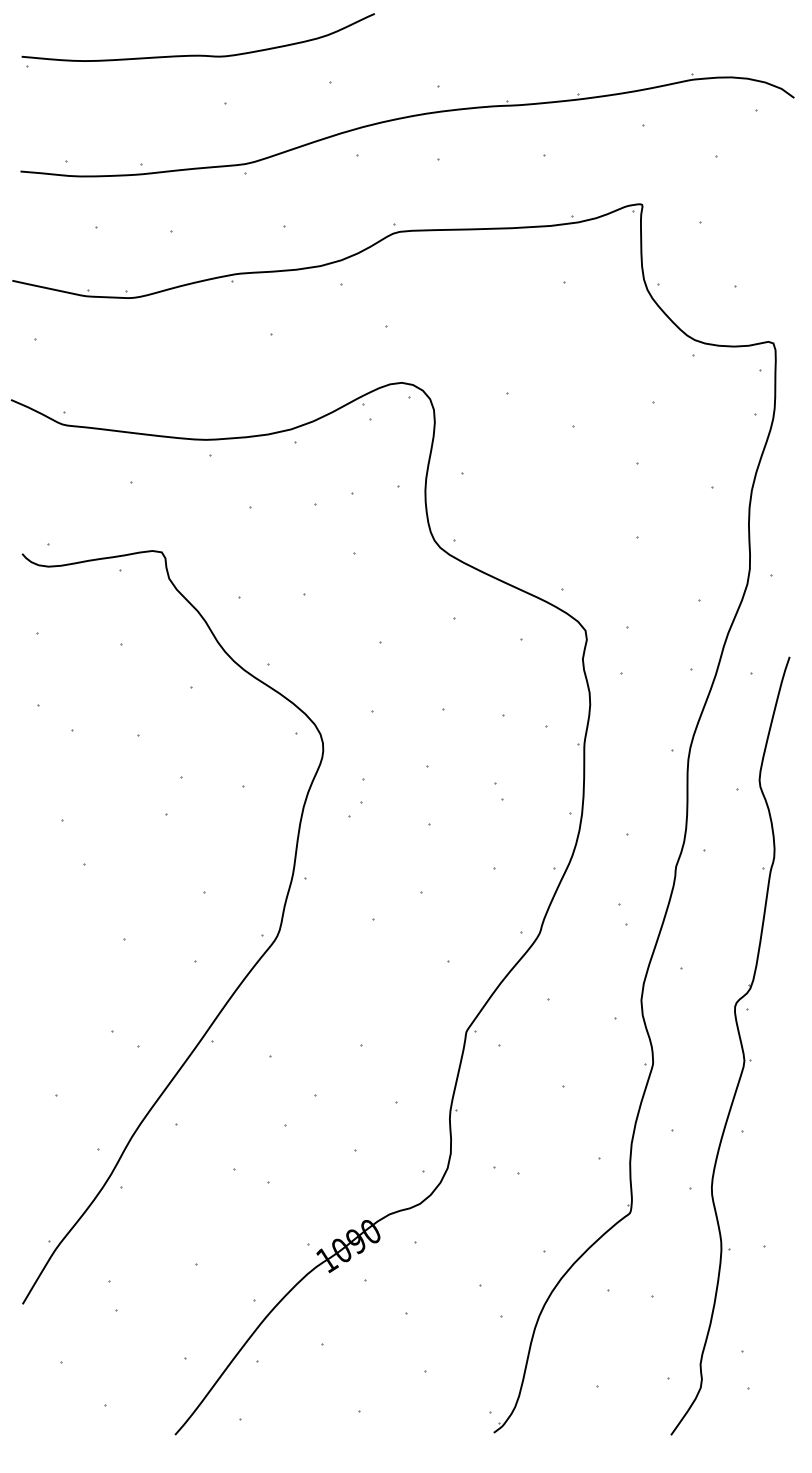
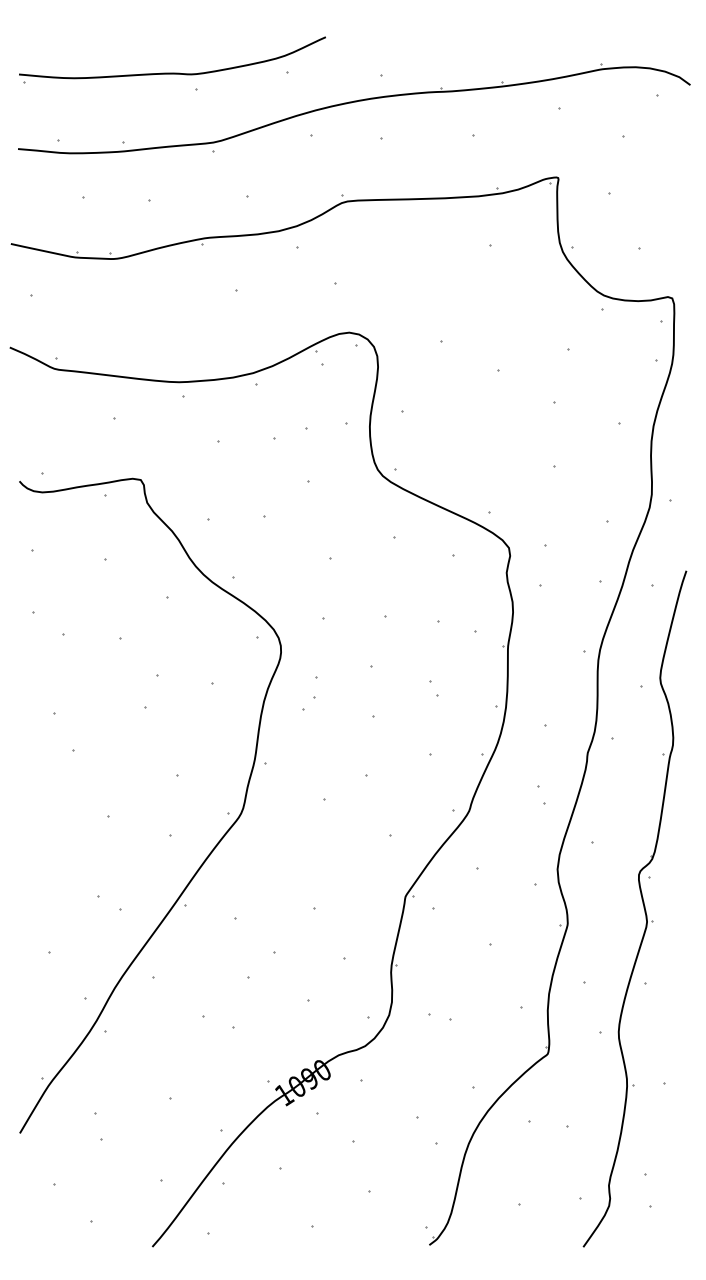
part: (197, 54) -> (171, 72), moved

